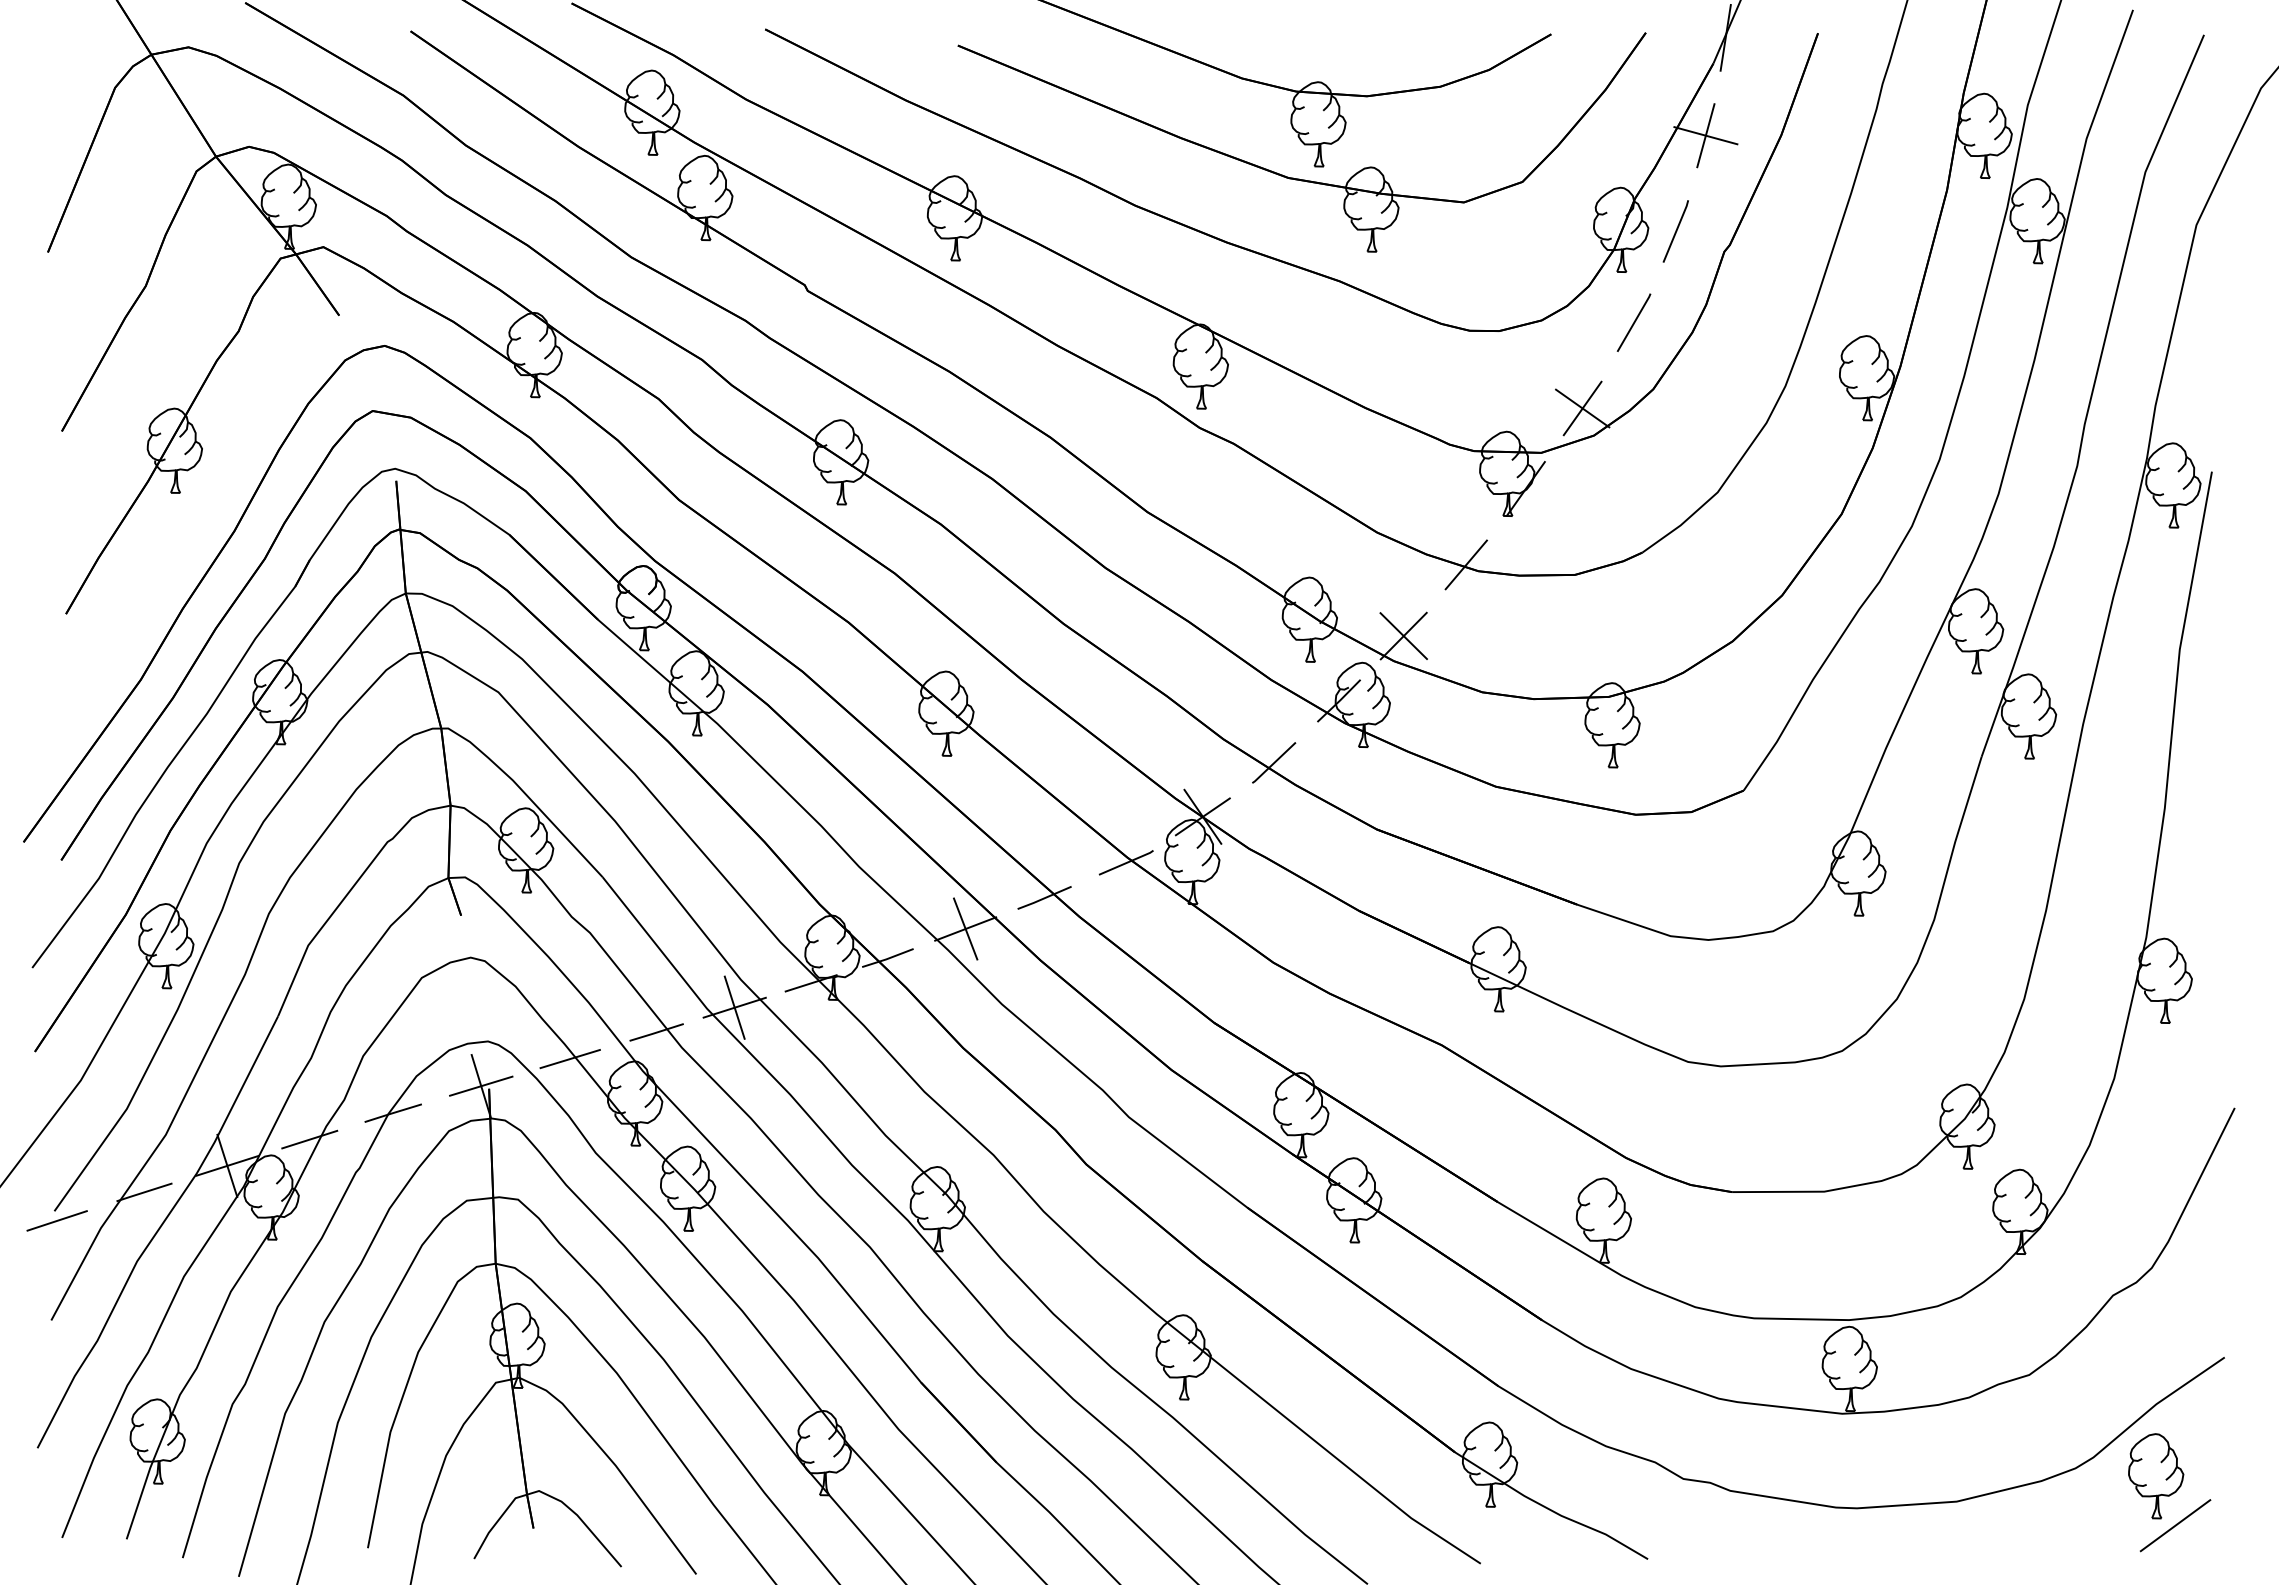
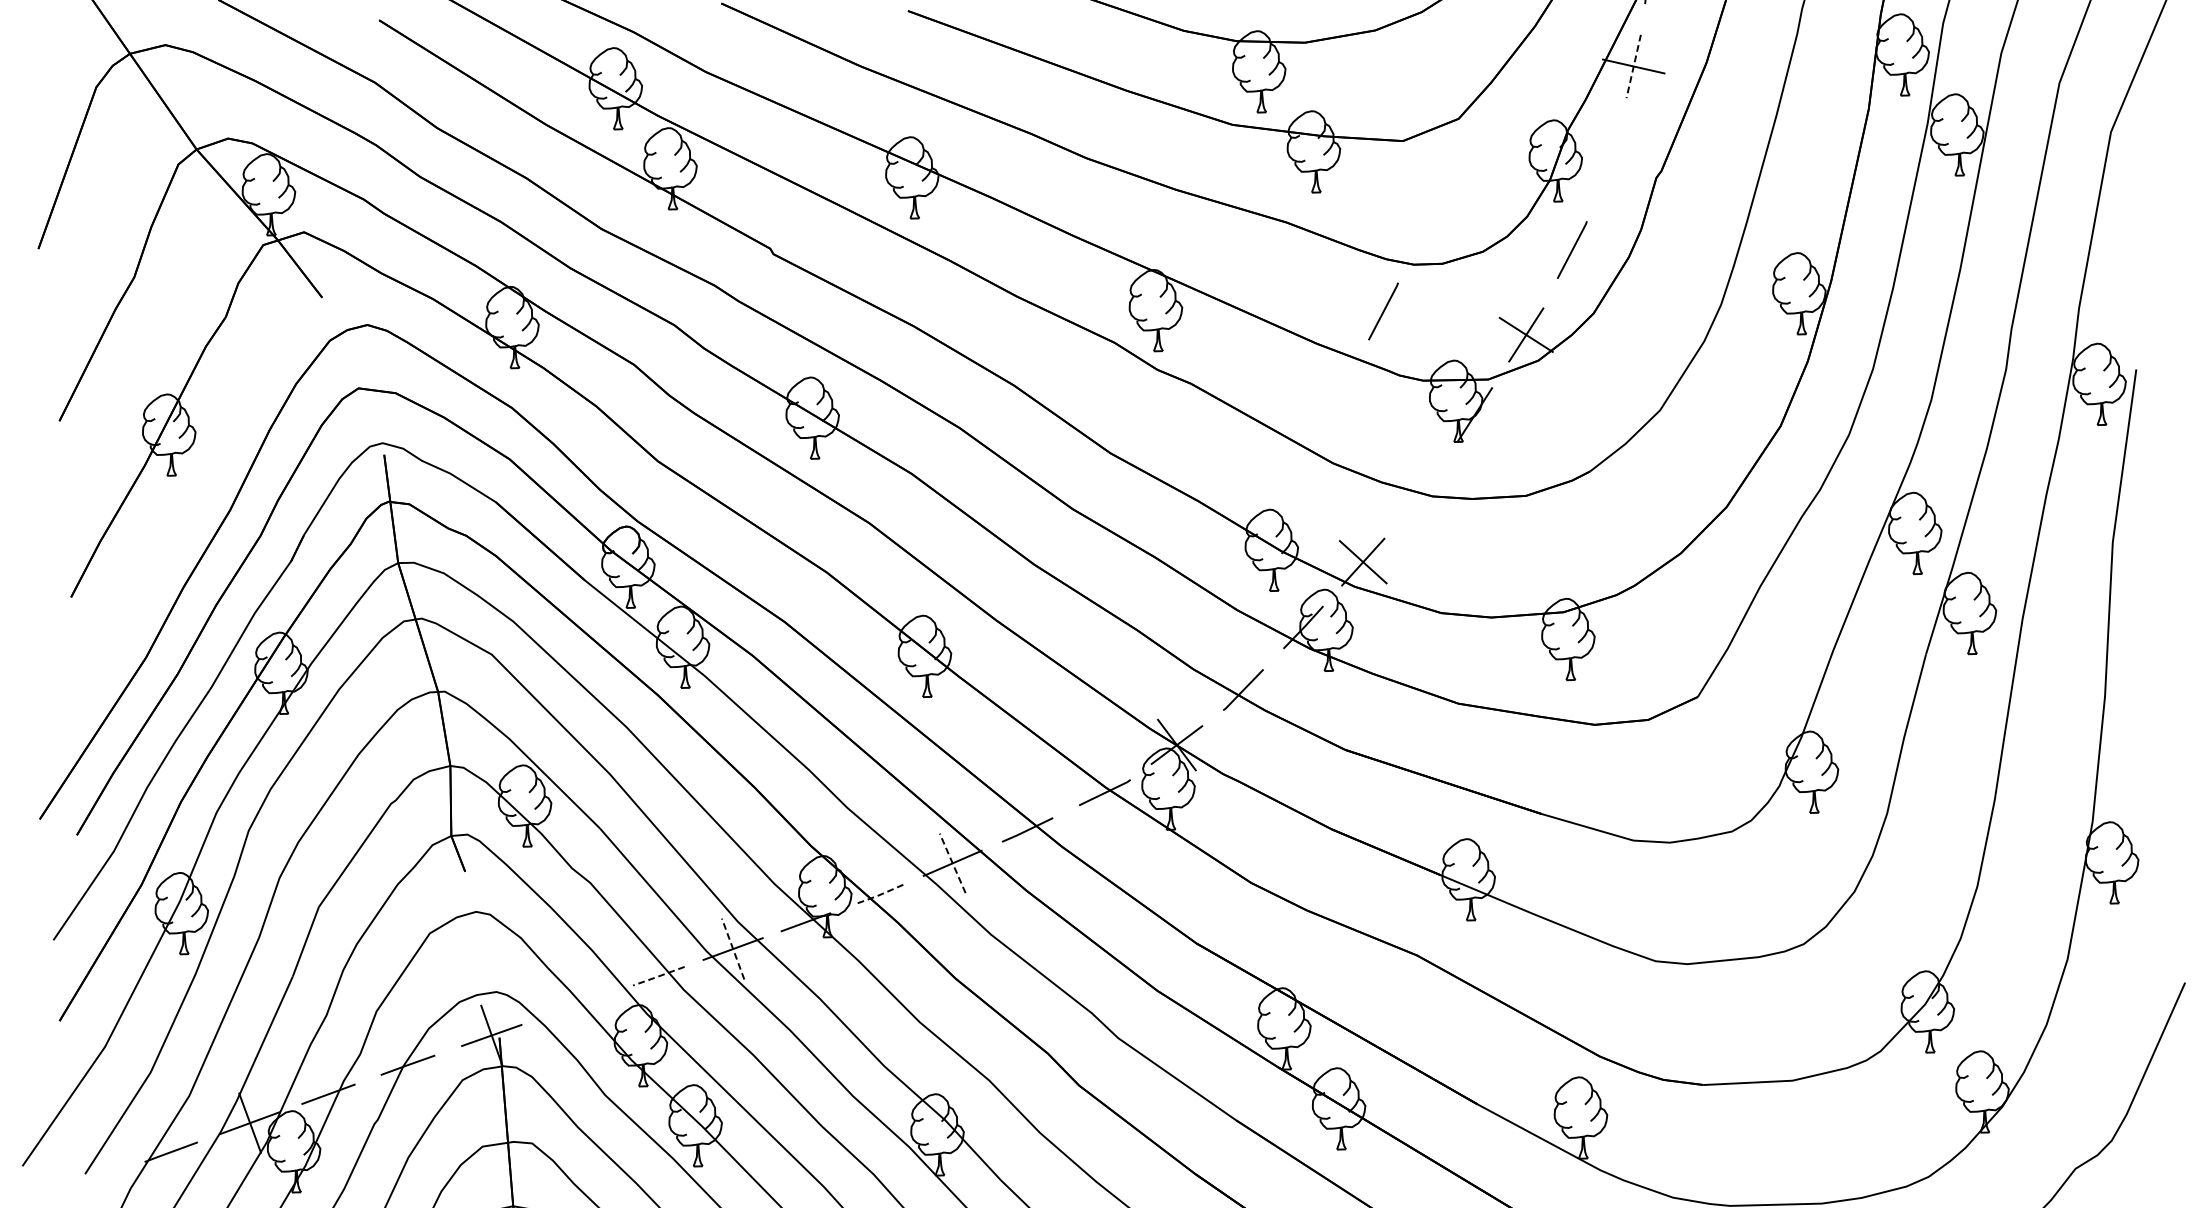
line: (1705, 135) -> (1633, 66), solid -> dashed
line: (1675, 231) -> (1608, 160), removed
line: (1435, 377) -> (1382, 311), added
line: (1465, 564) -> (1419, 490), removed
line: (965, 929) -> (952, 863), solid -> dashed
line: (887, 959) -> (878, 896), solid -> dashed
line: (734, 1007) -> (732, 948), solid -> dashed
line: (656, 1032) -> (658, 976), solid -> dashed
line: (569, 1058) -> (575, 1005), removed
line: (56, 1220) -> (87, 1183), removed

